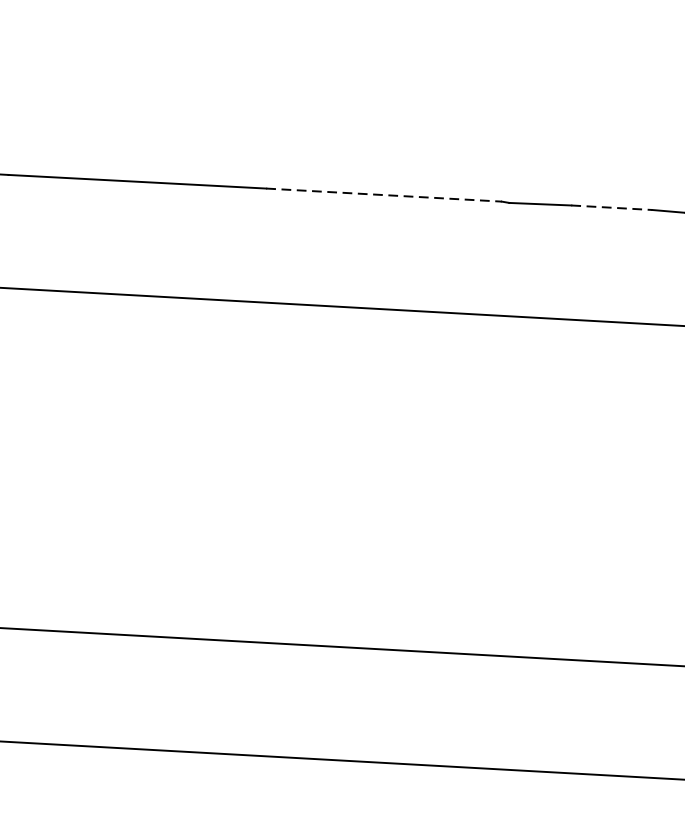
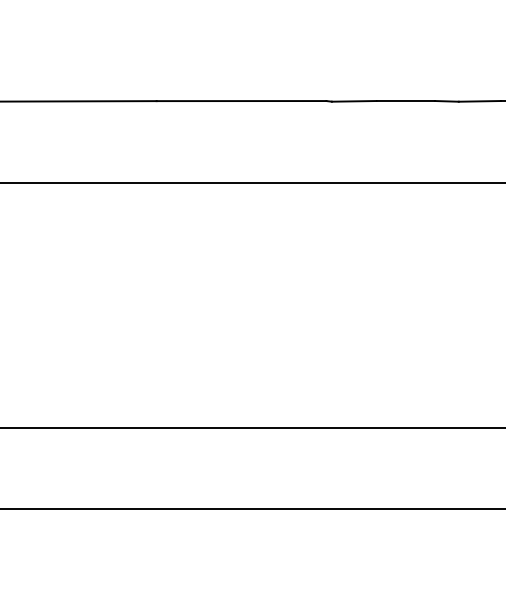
line: (383, 195) -> (241, 101), dashed -> solid
line: (612, 208) -> (406, 101), dashed -> solid

